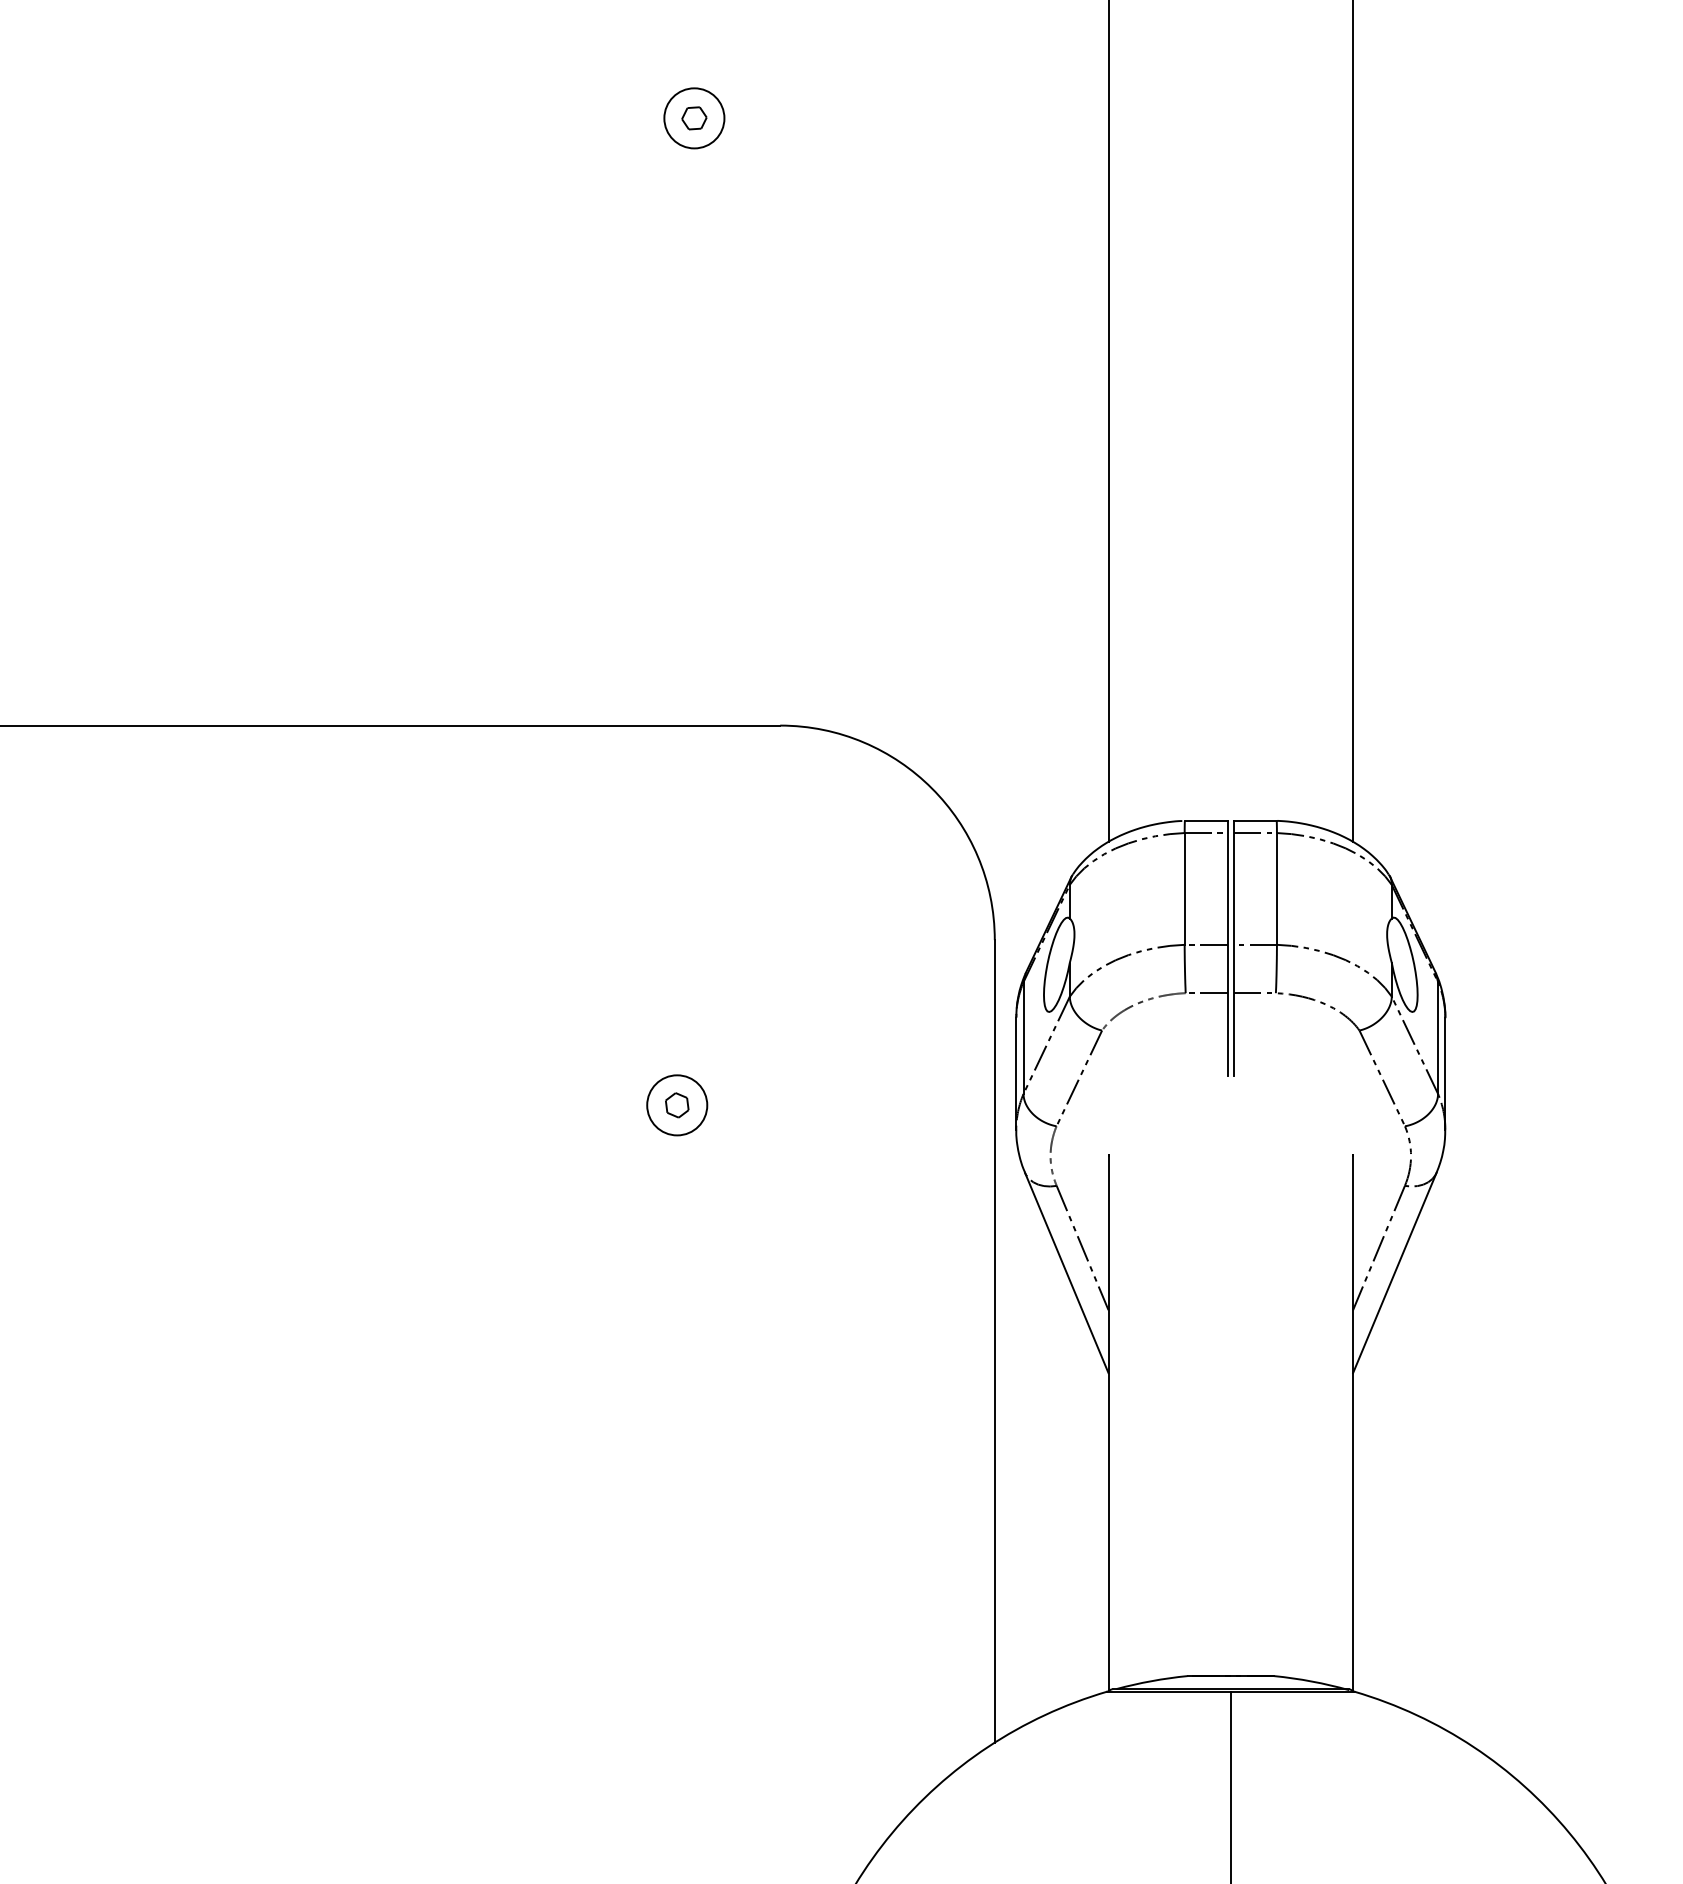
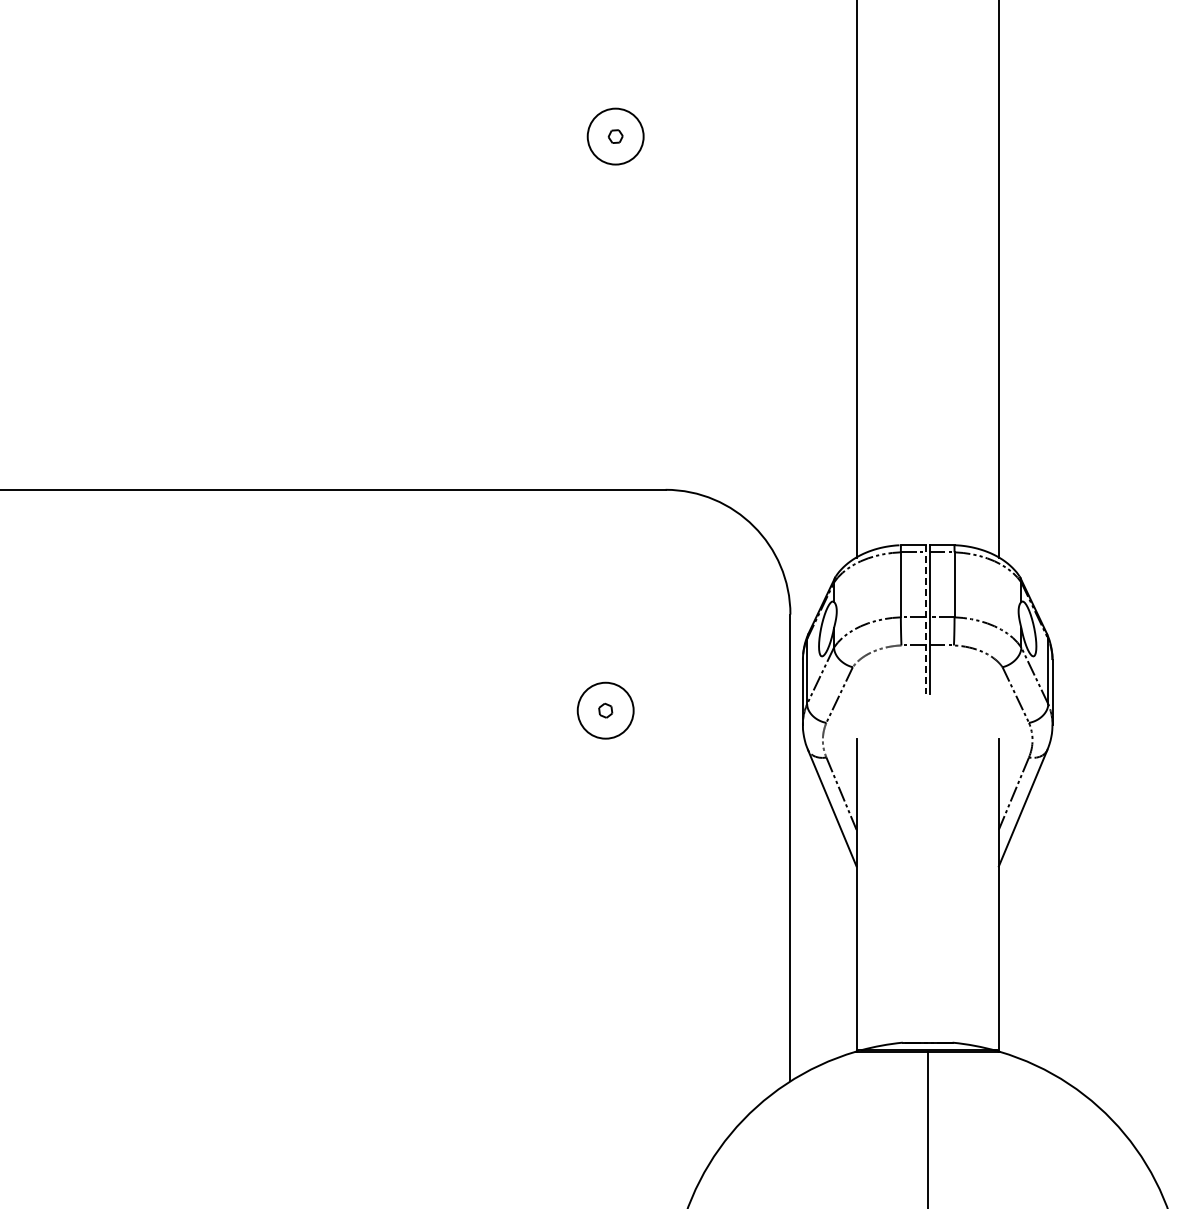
circle: (694, 118) -> (615, 136), size x1.6
line: (1227, 948) -> (925, 619), solid -> dashed
circle: (676, 1104) -> (605, 710), size x1.6

